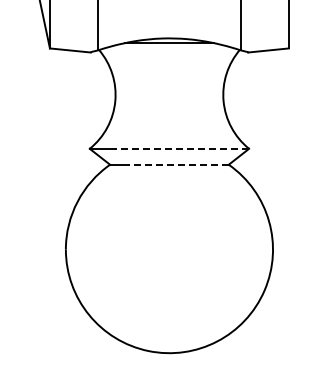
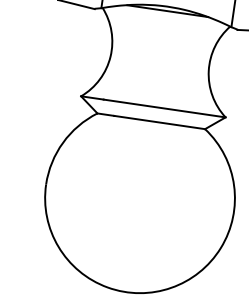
line: (181, 148) -> (164, 108), dashed -> solid
line: (178, 164) -> (159, 122), dashed -> solid

